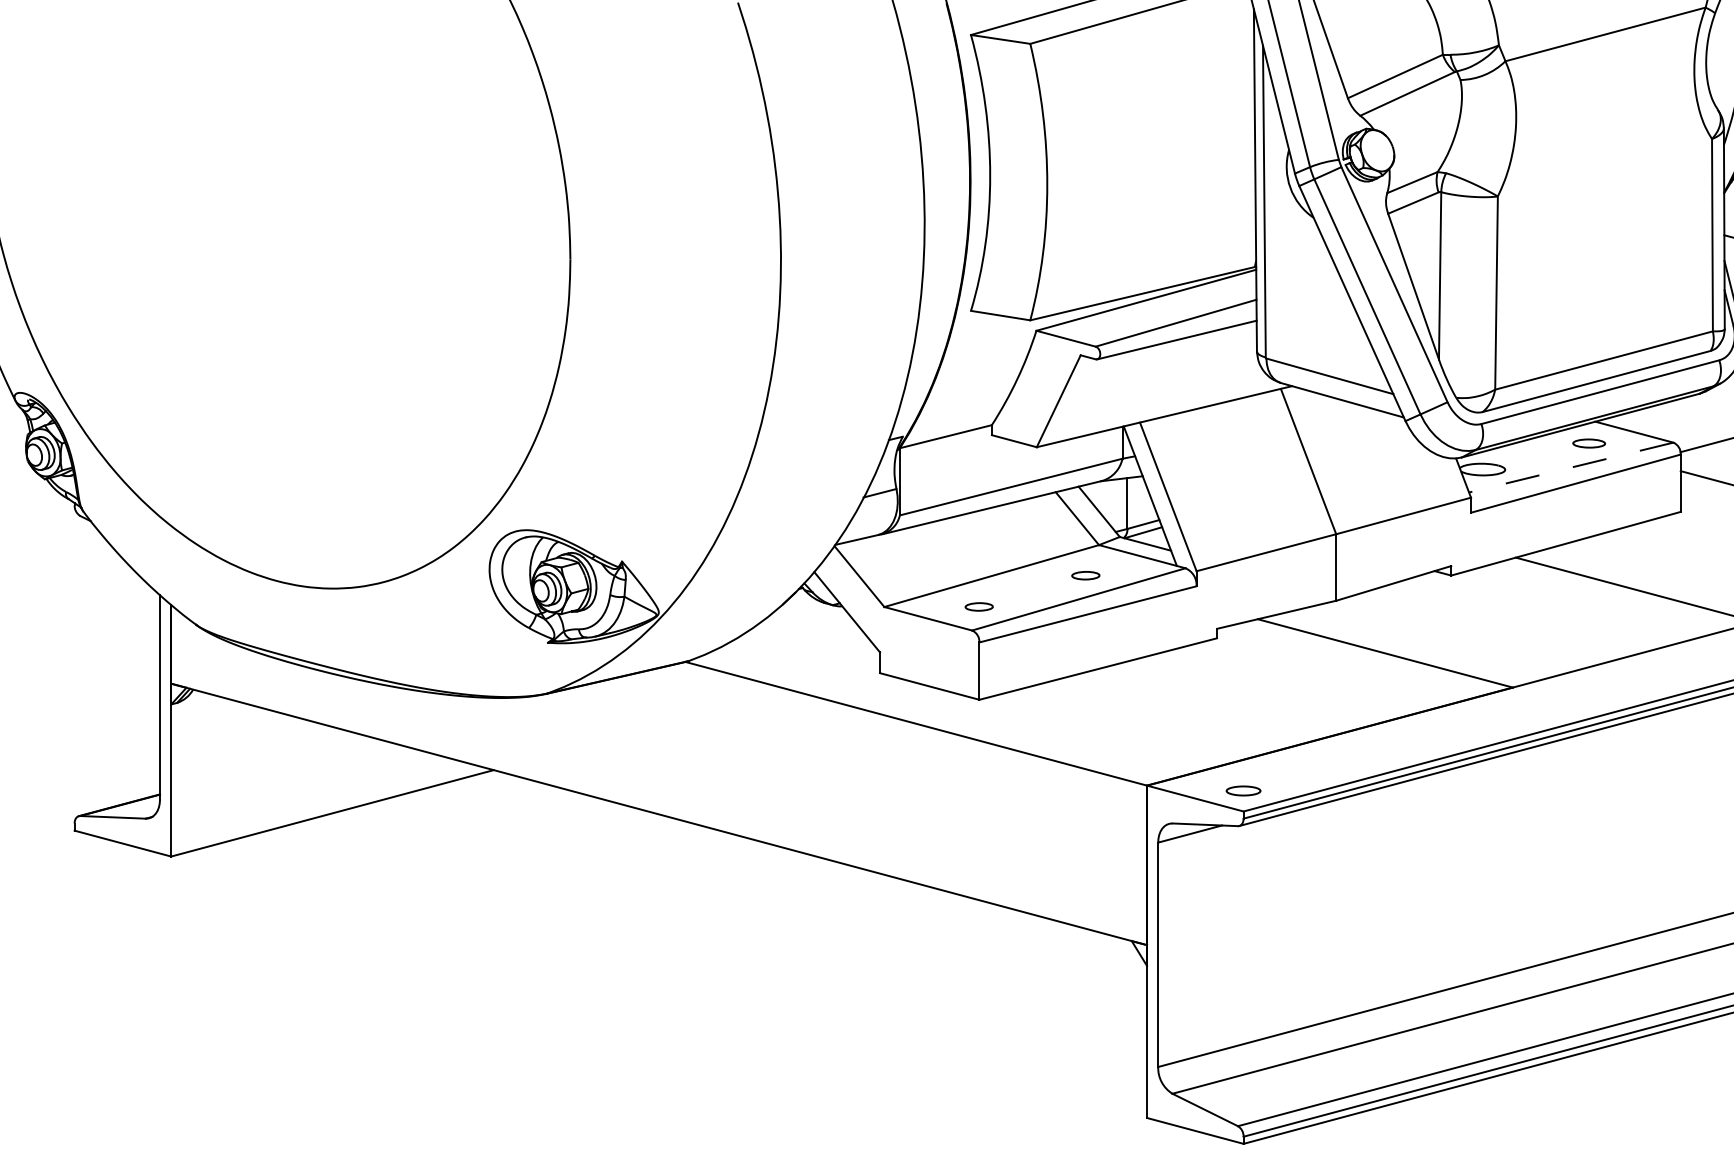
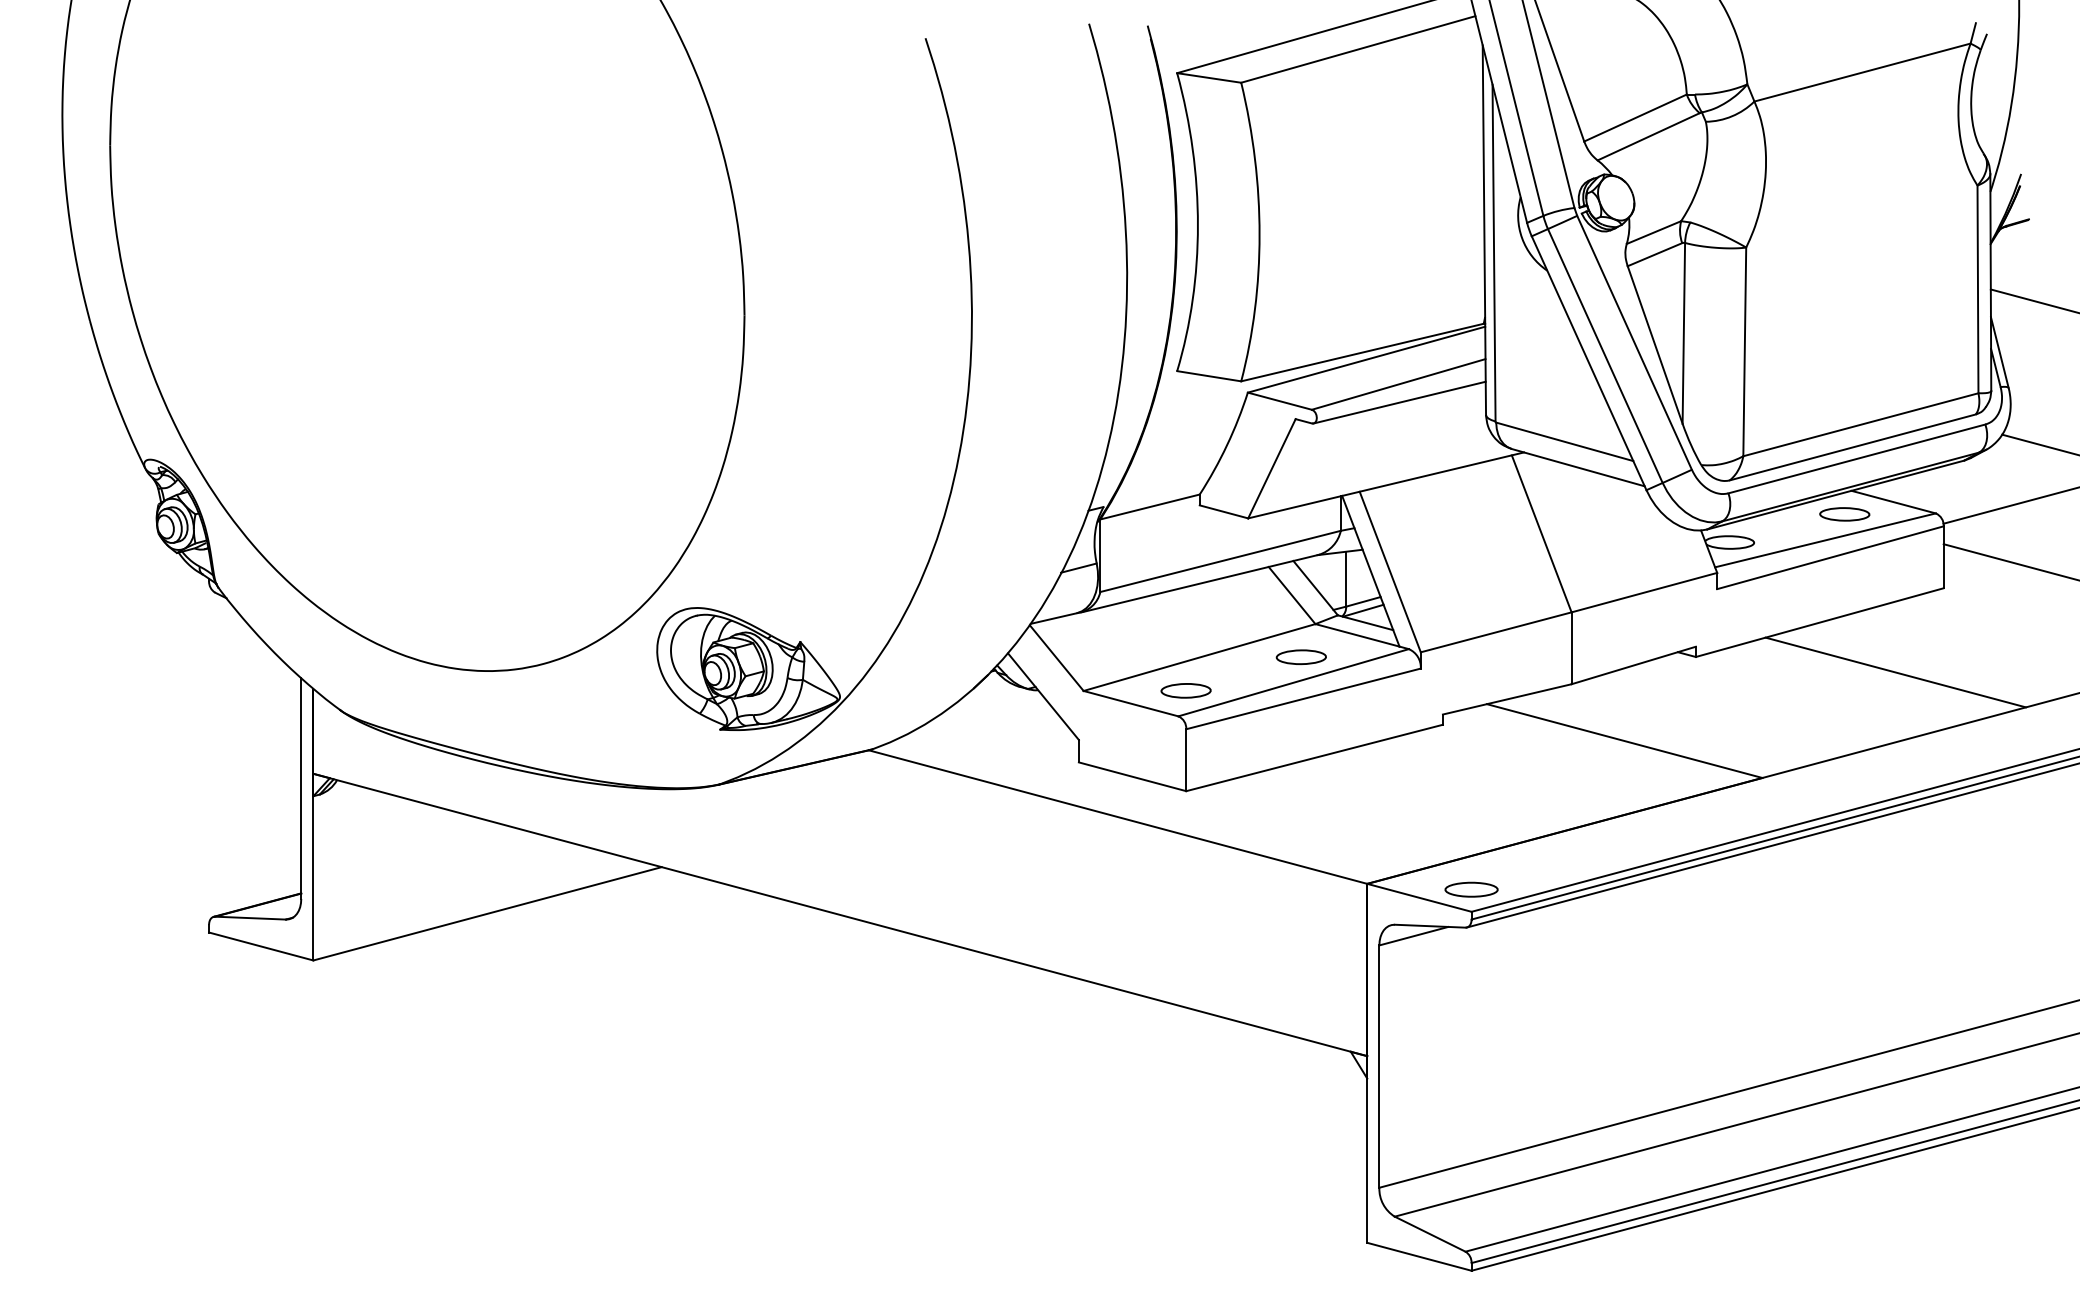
part: (1588, 443) -> (1844, 514), size x1.43
line: (1571, 467) -> (1825, 540), dashed -> solid
part: (1085, 575) -> (1300, 656), size x1.67
part: (978, 606) -> (1185, 690), size x1.67
part: (1243, 790) -> (1471, 889), size x1.43

